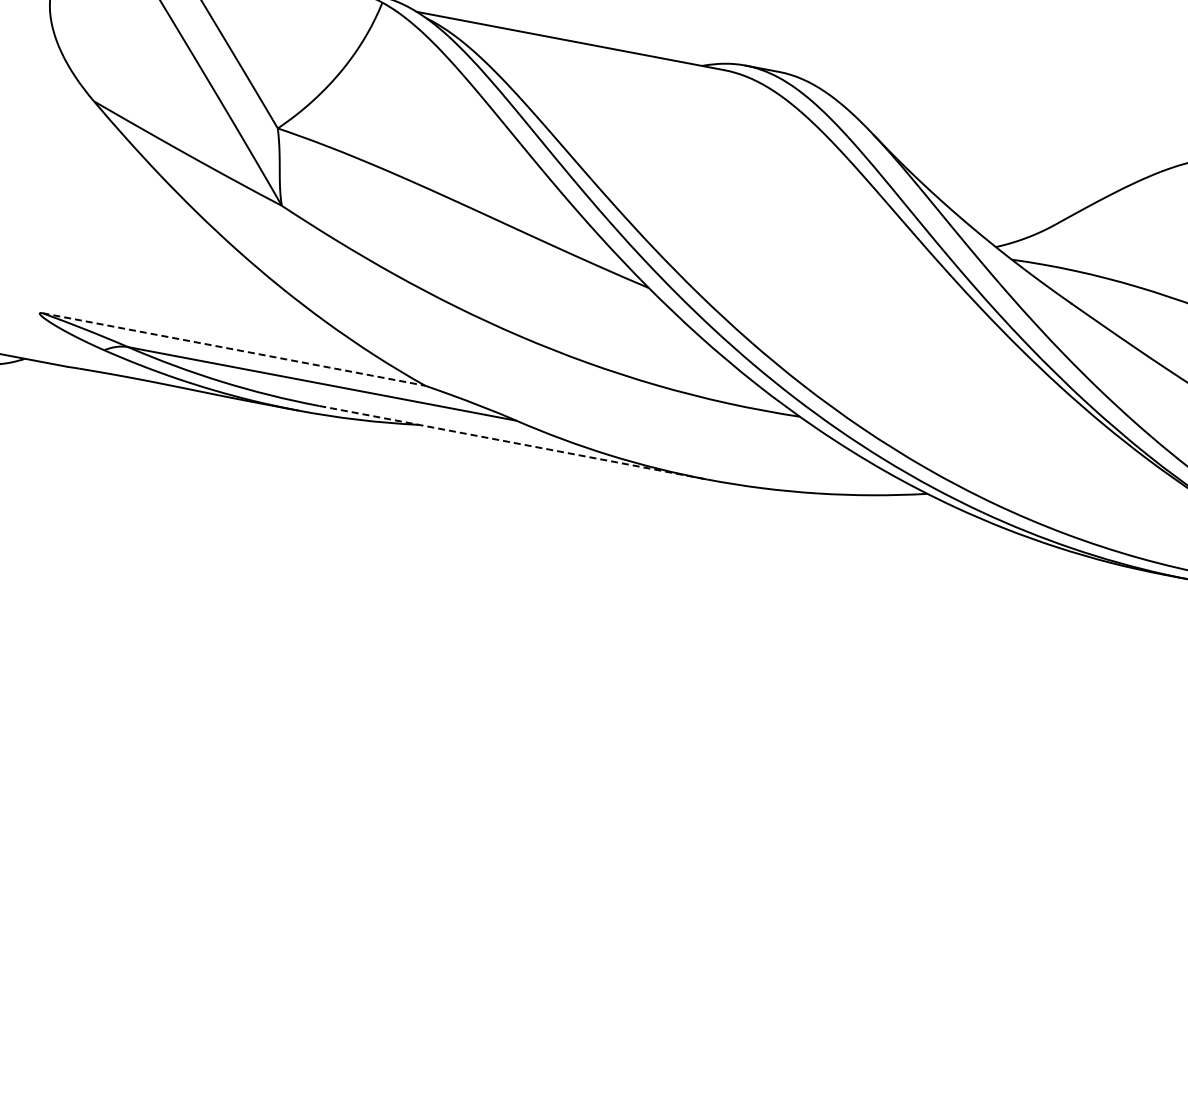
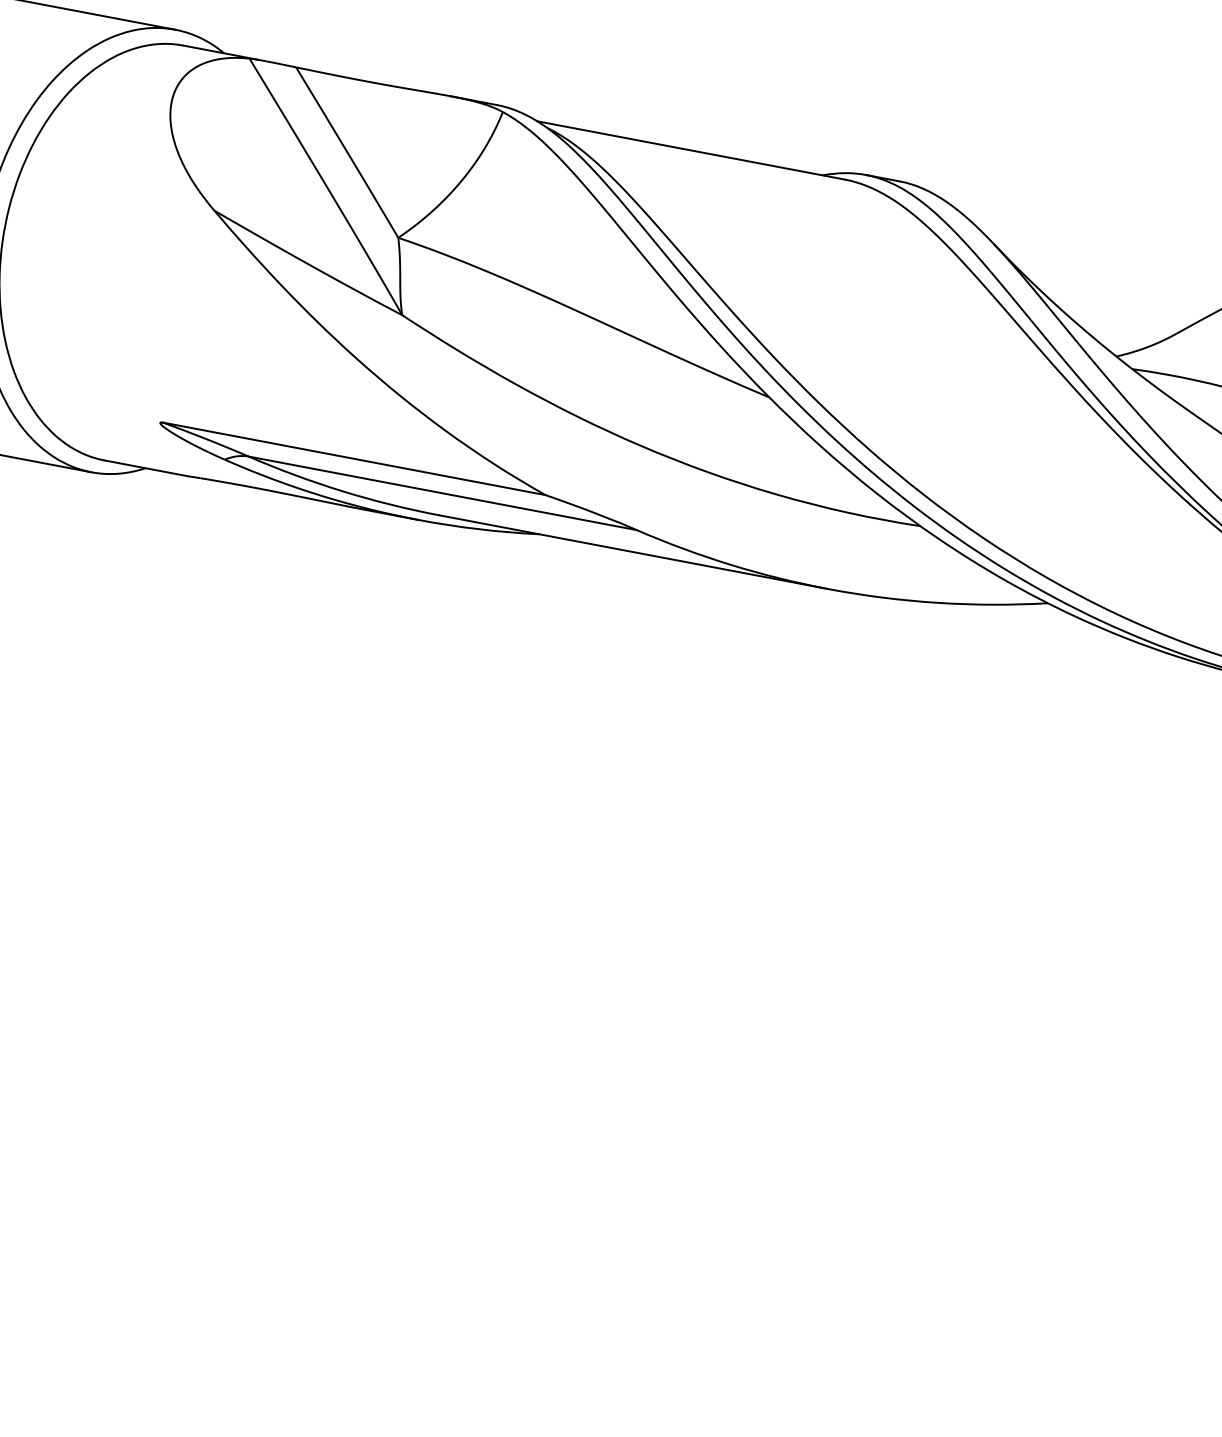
line: (234, 349) -> (354, 458), dashed -> solid
line: (513, 443) -> (633, 552), dashed -> solid

